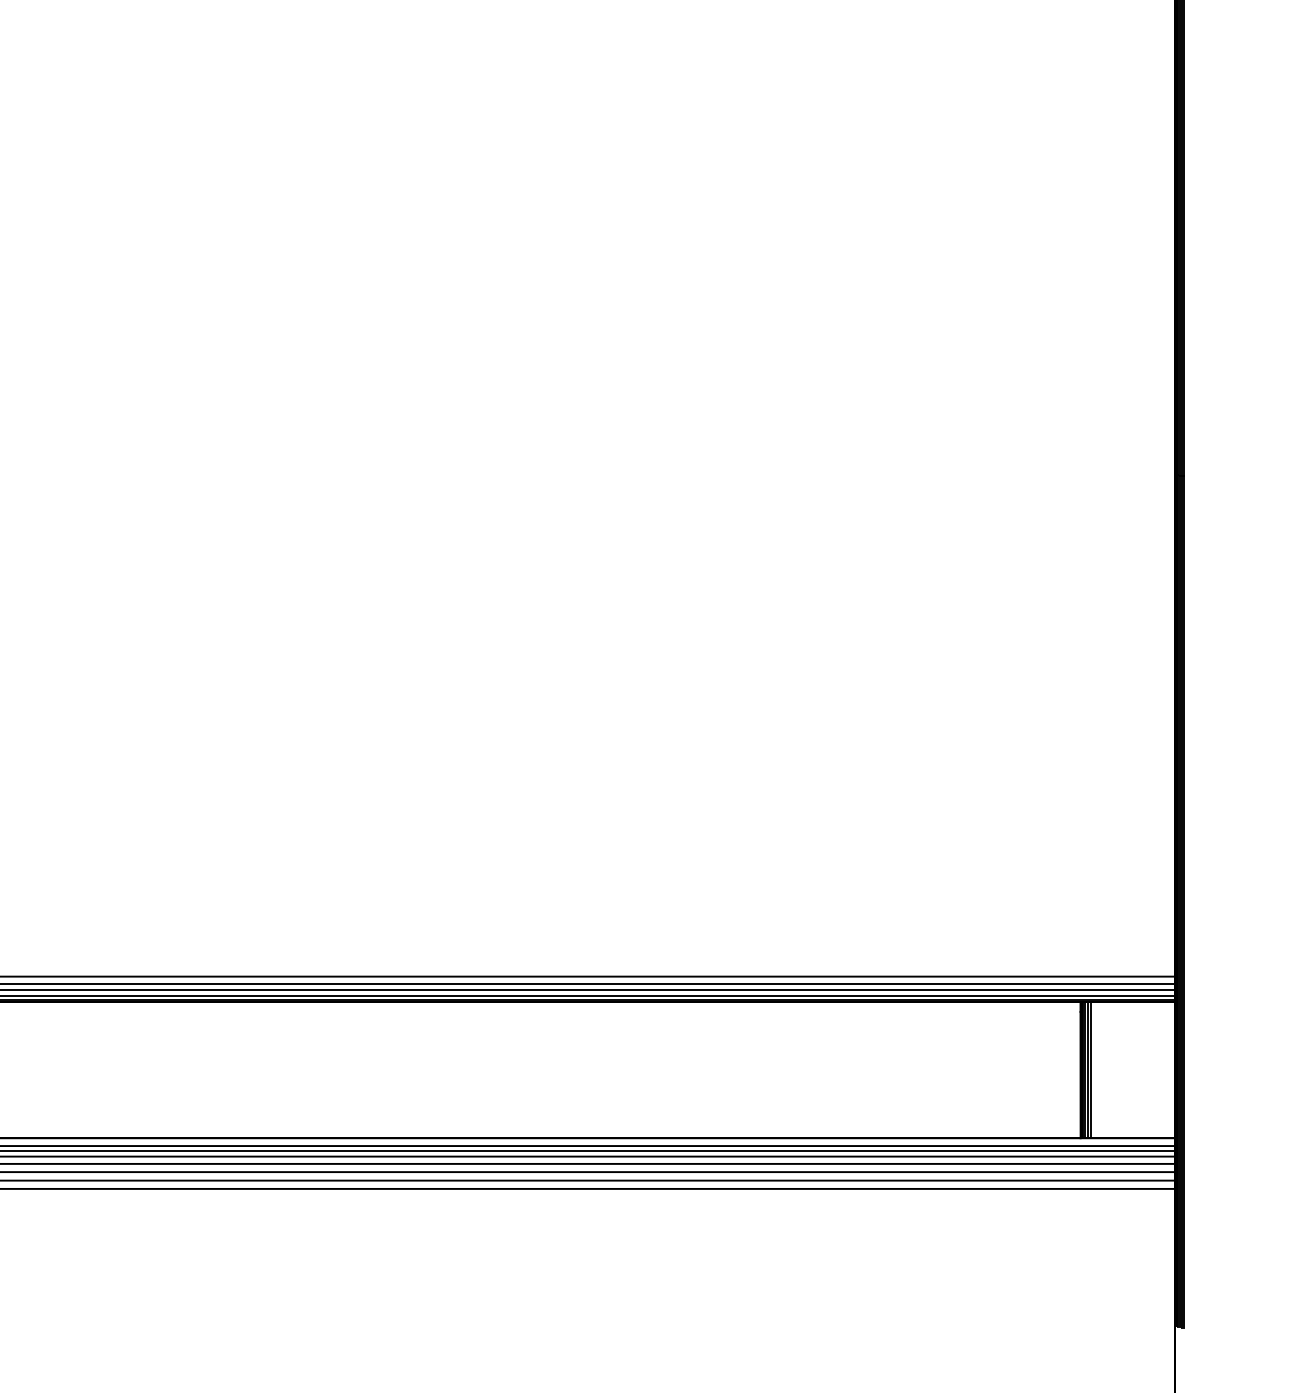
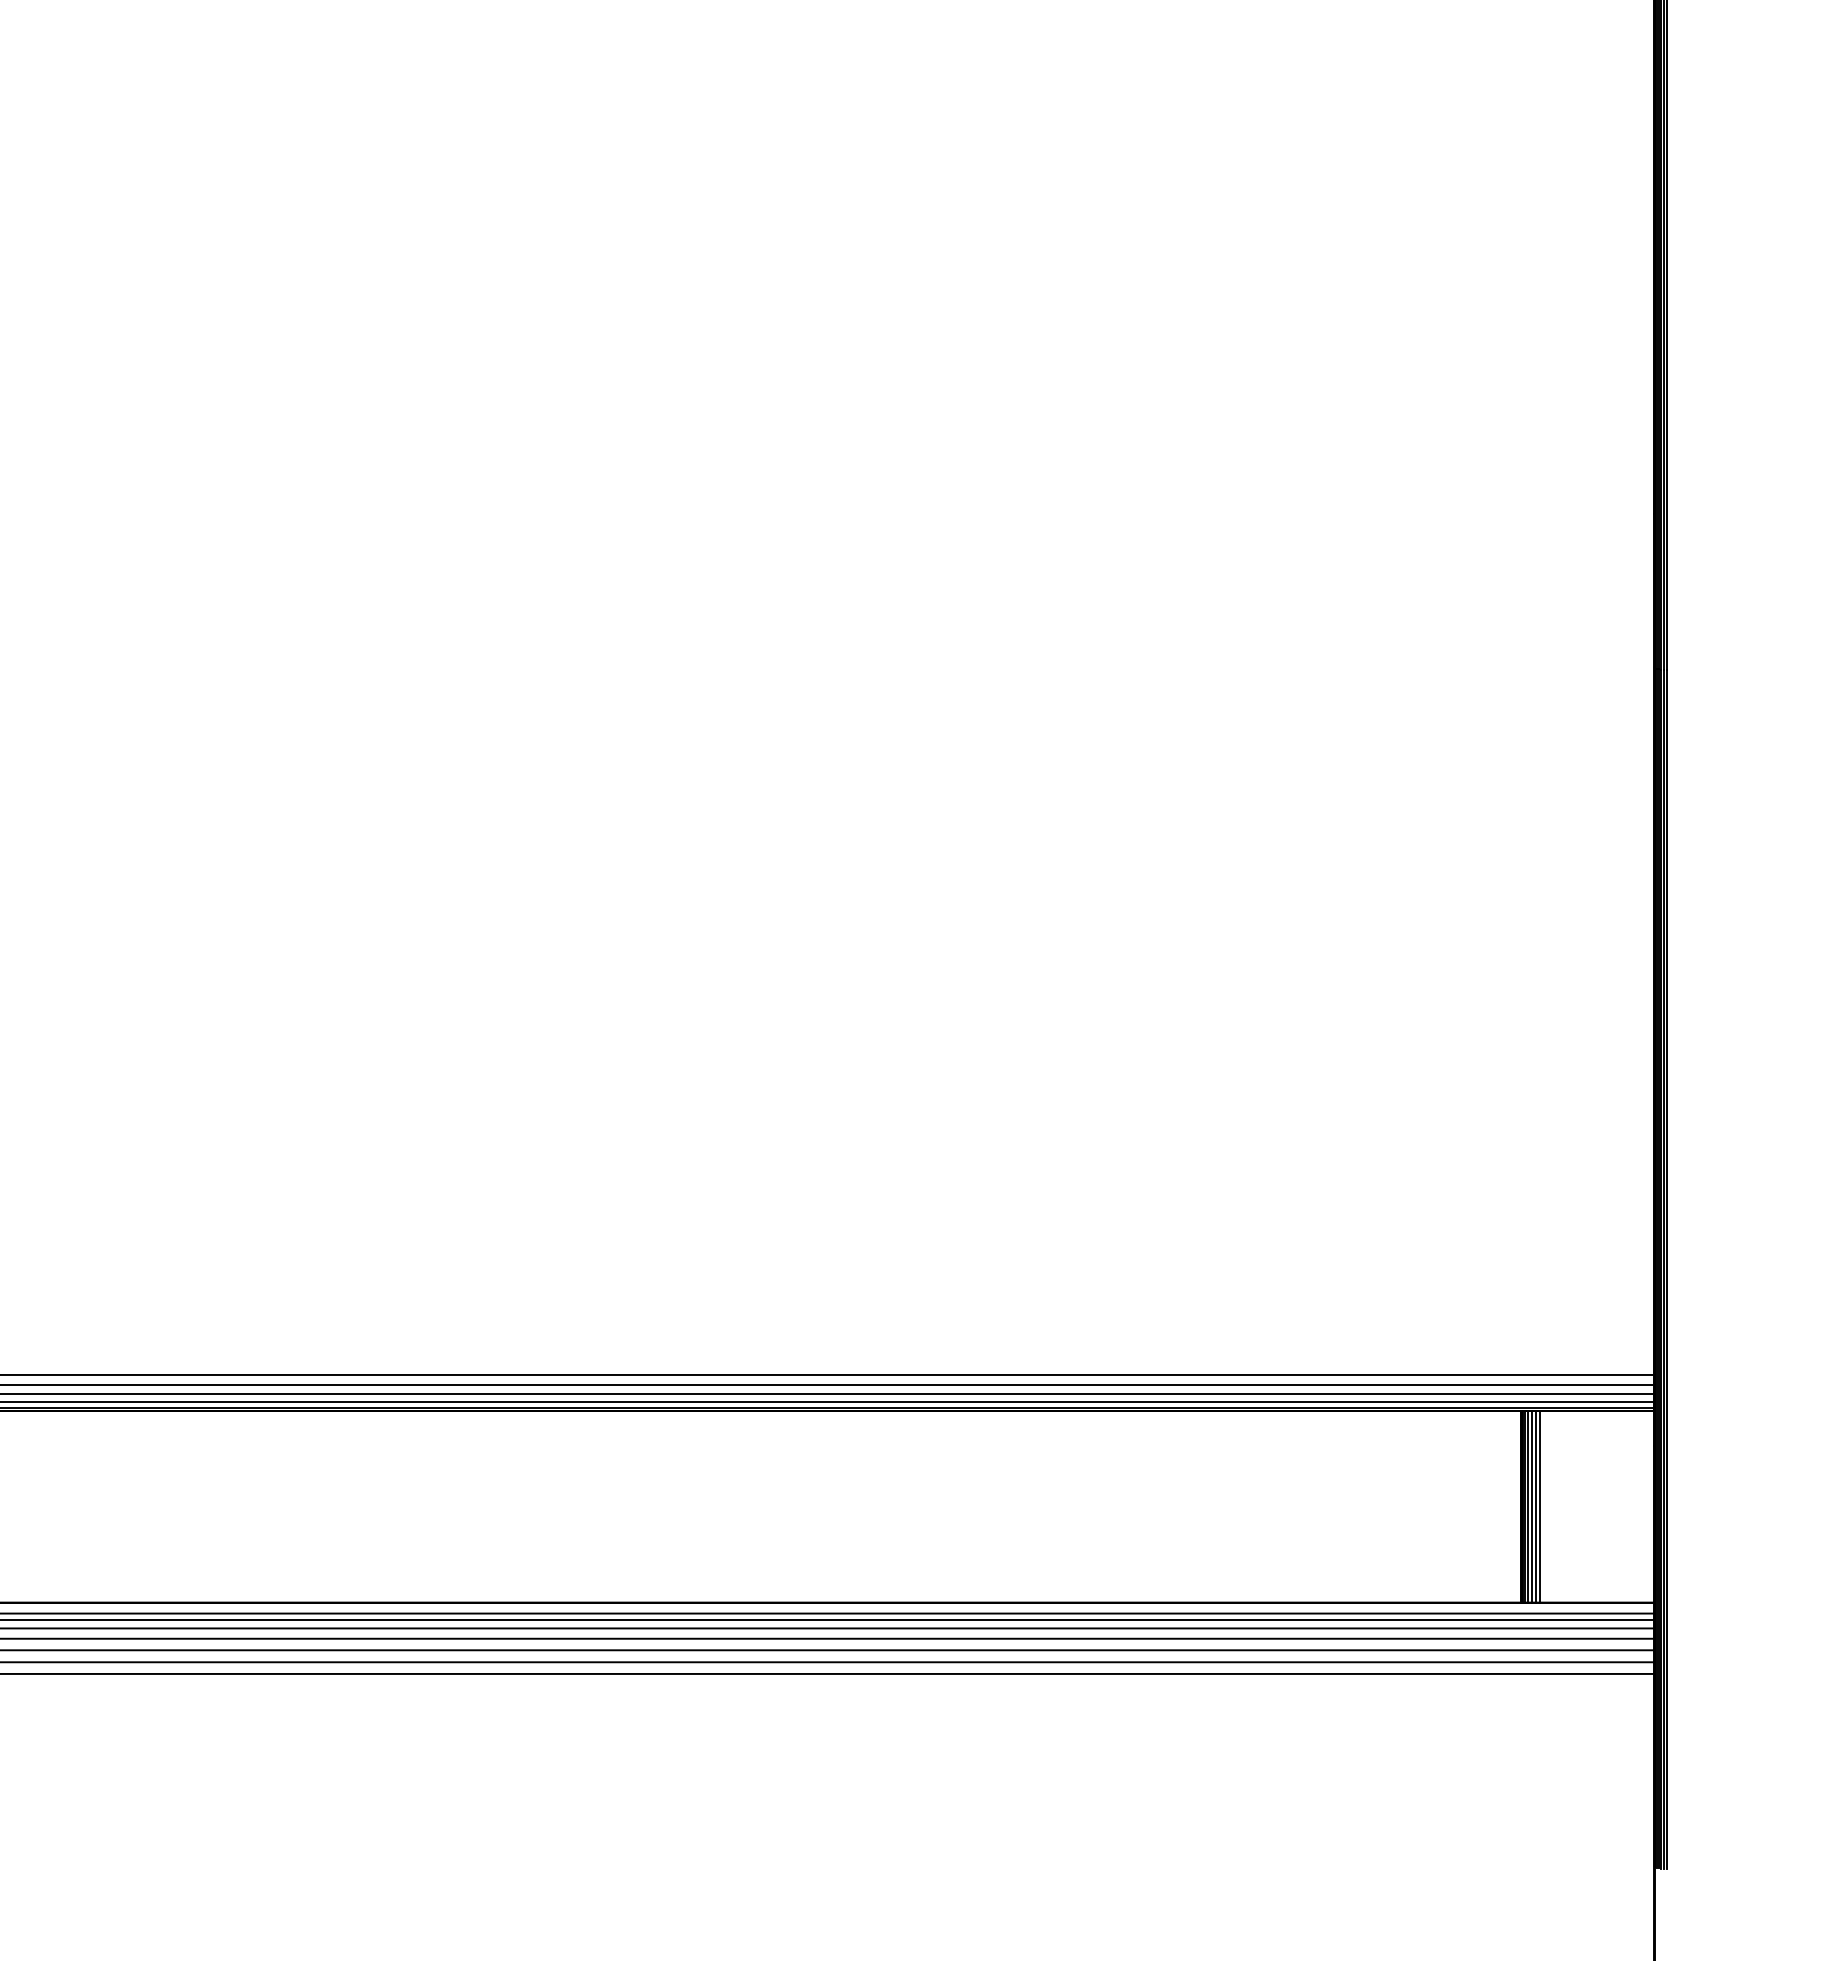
line: (1093, 1070) -> (1539, 1506), added

